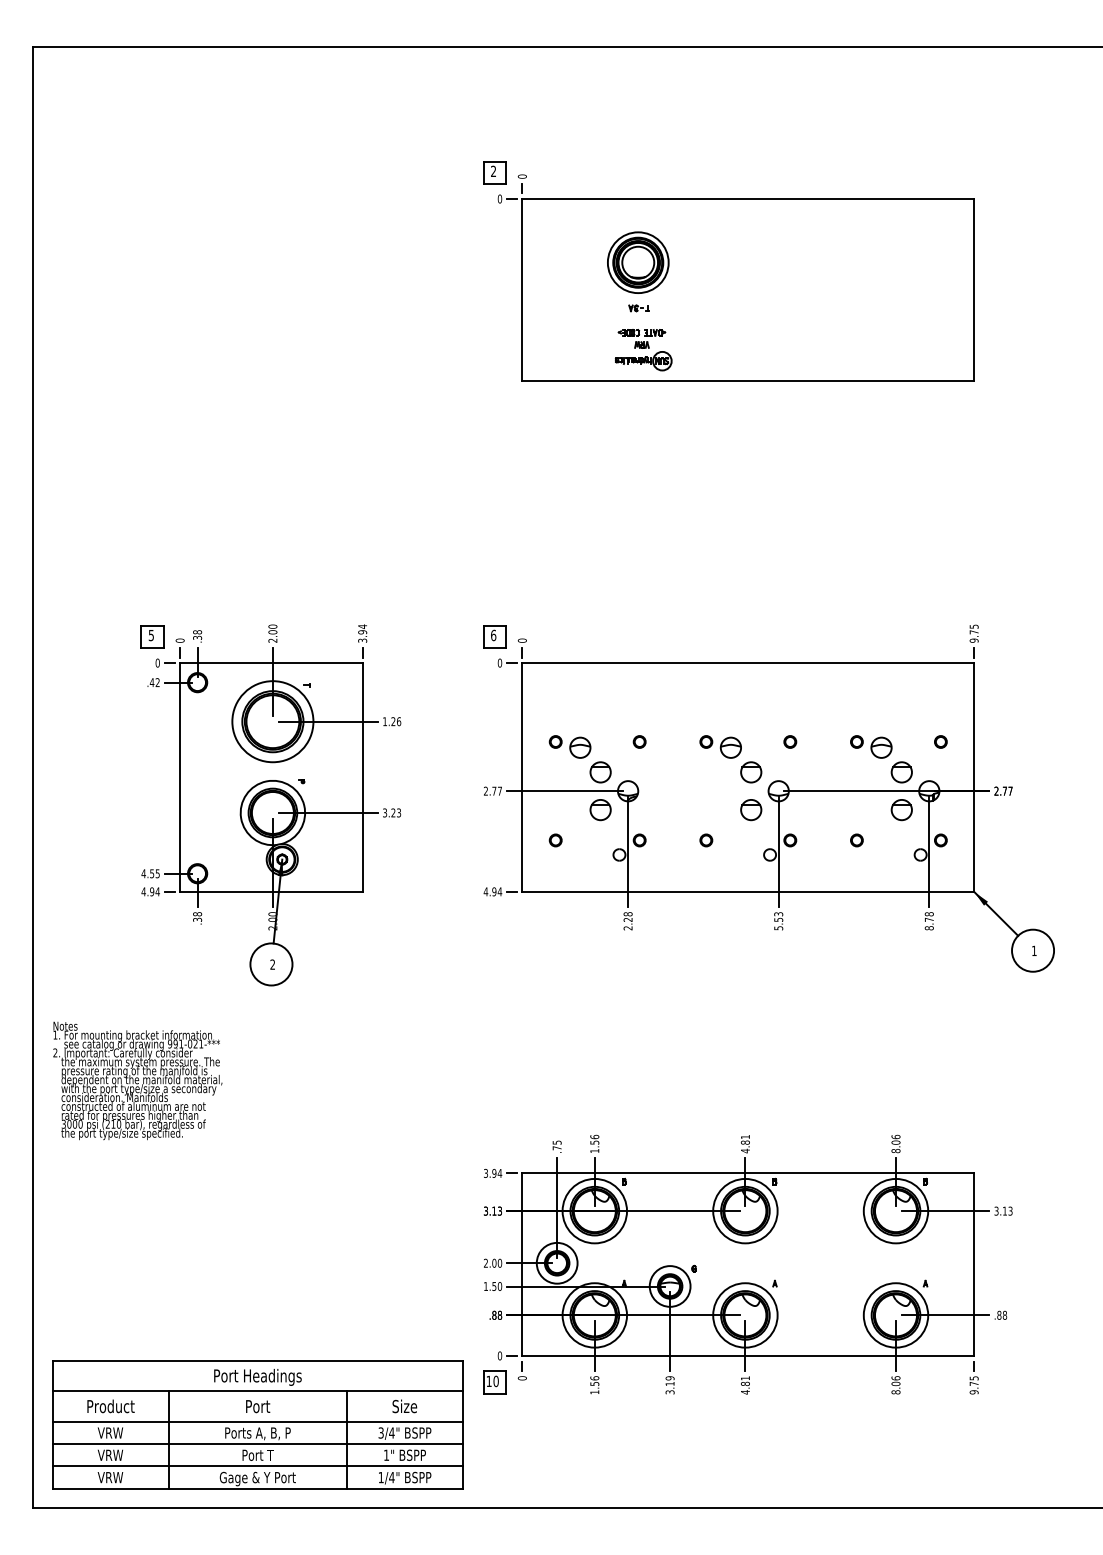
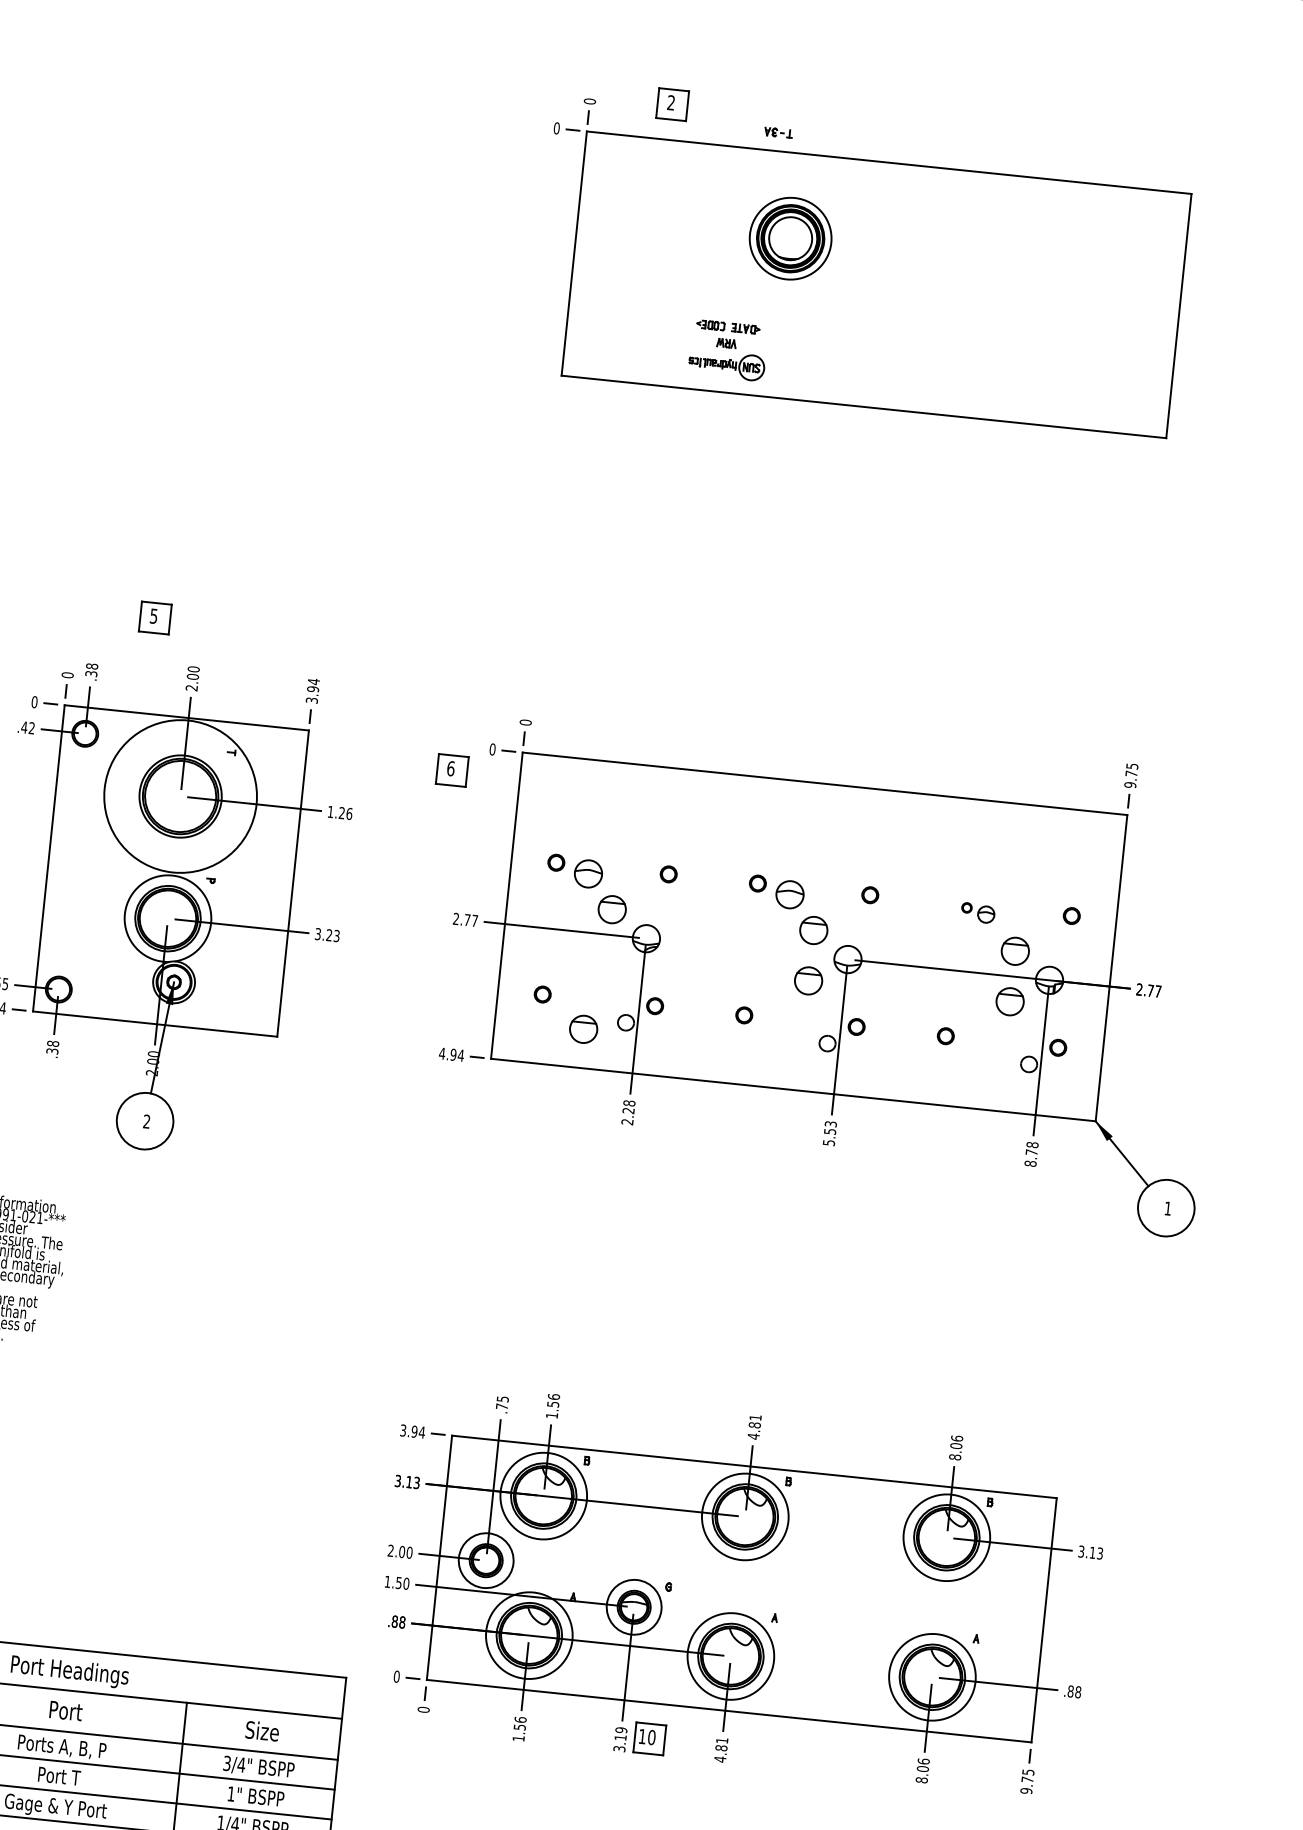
part: (494, 172) -> (672, 104), moved
part: (638, 262) -> (790, 238), moved
part: (638, 308) -> (777, 132), moved
part: (152, 636) -> (155, 617), moved
part: (494, 636) -> (451, 770), moved
circle: (272, 721) -> (180, 796), size x1.4
part: (871, 746) -> (978, 912), size x0.6
part: (600, 810) -> (583, 1029), moved
part: (494, 1382) -> (649, 1738), moved

